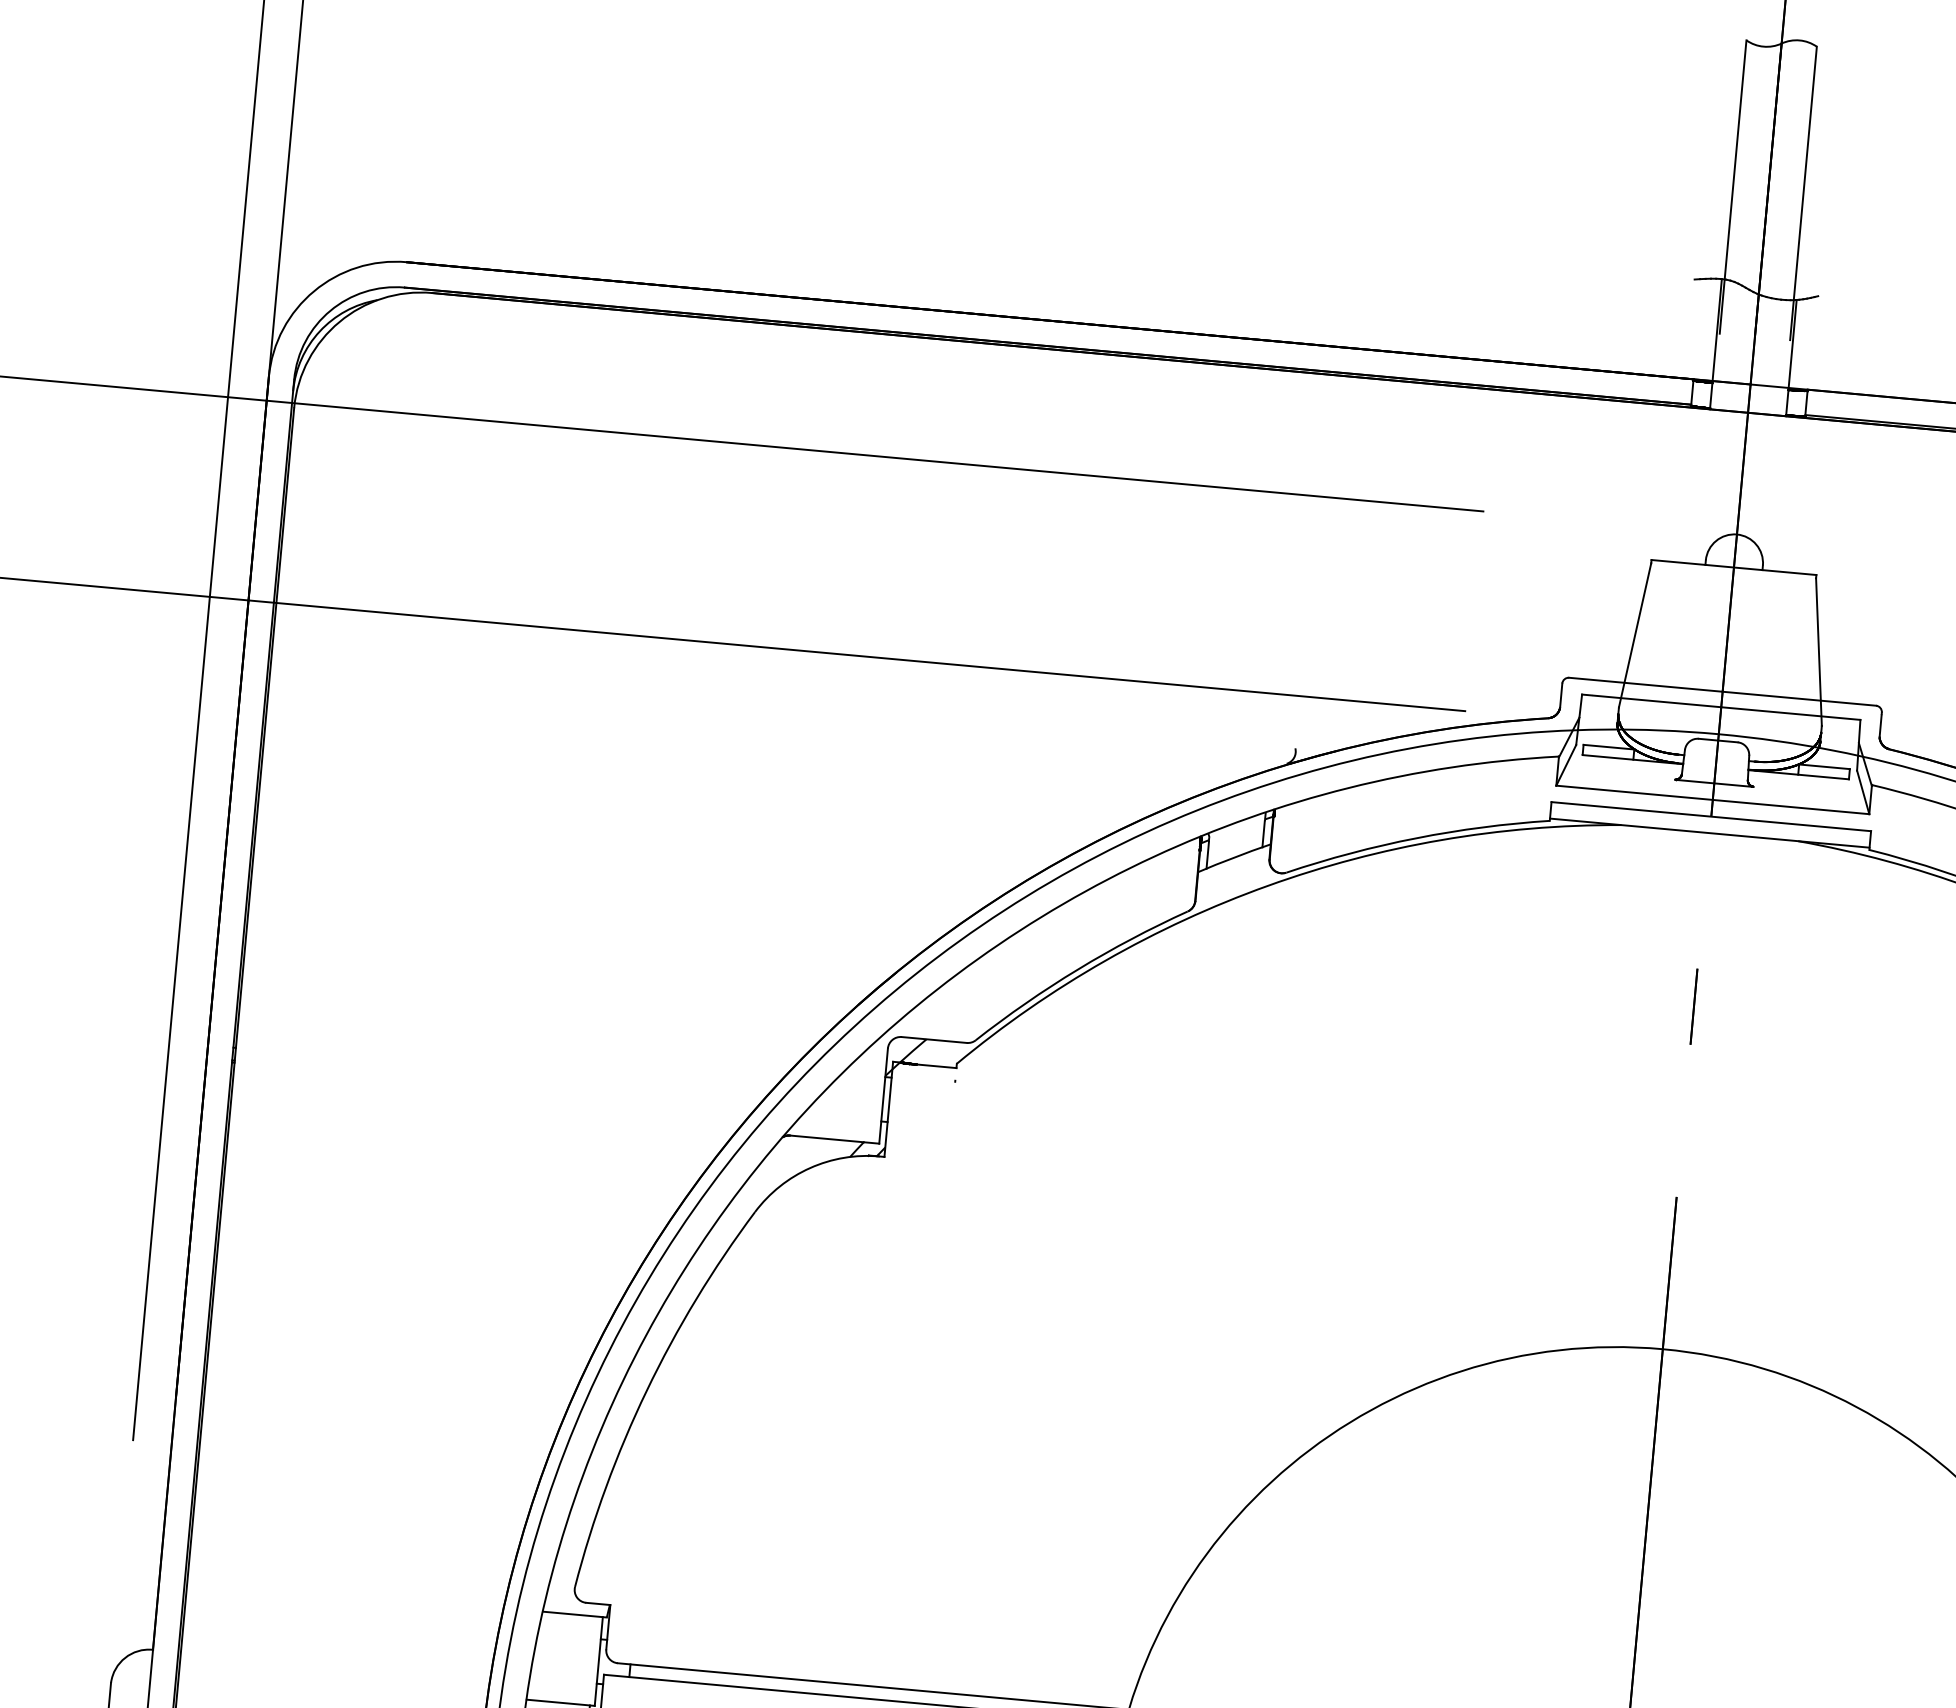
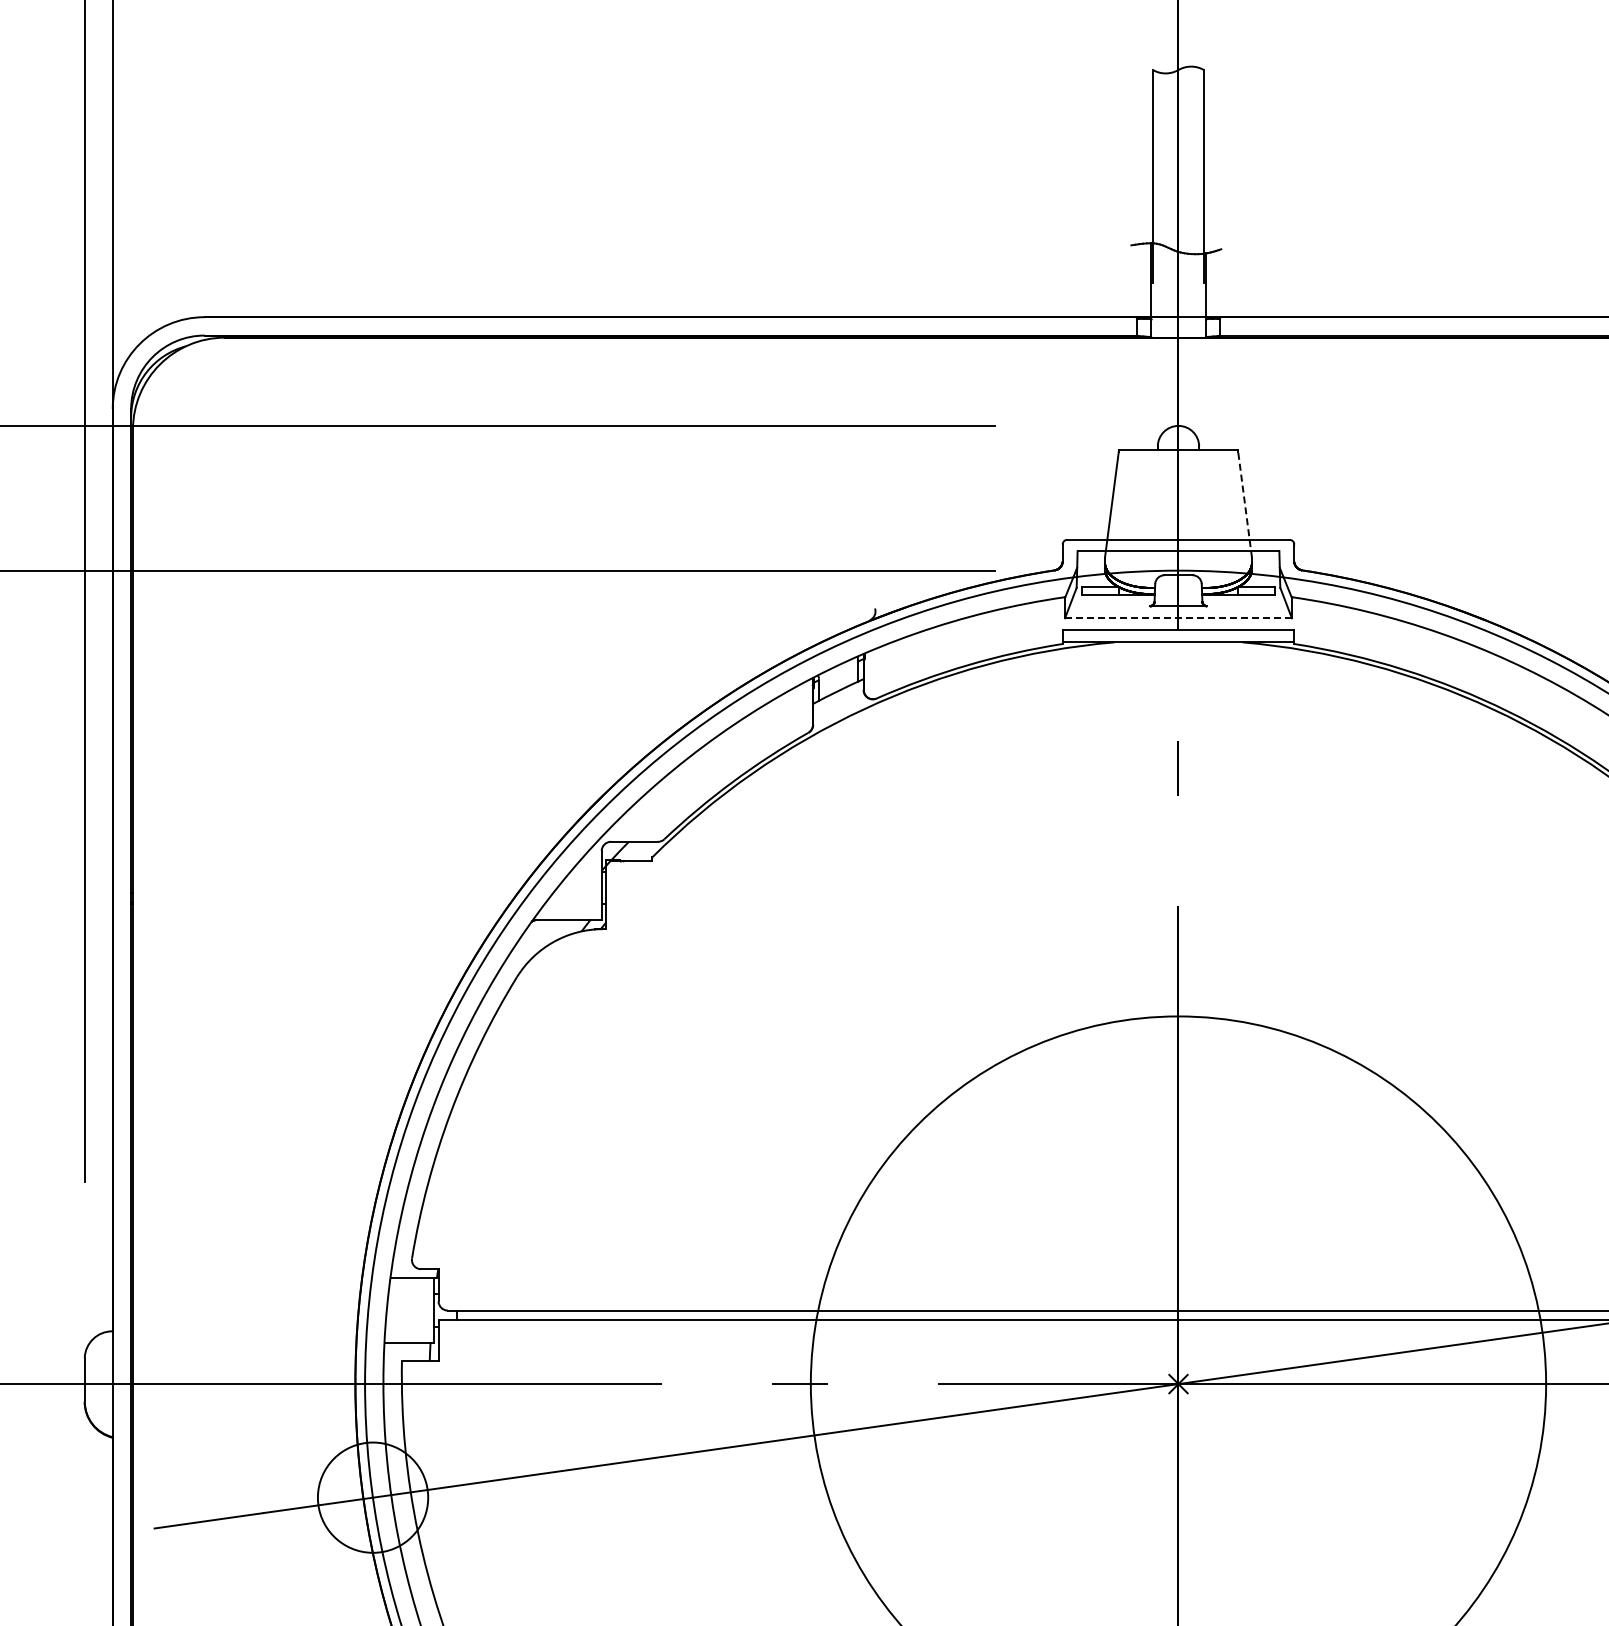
line: (1819, 651) -> (1245, 504), solid -> dashed
line: (1711, 800) -> (1177, 618), solid -> dashed

